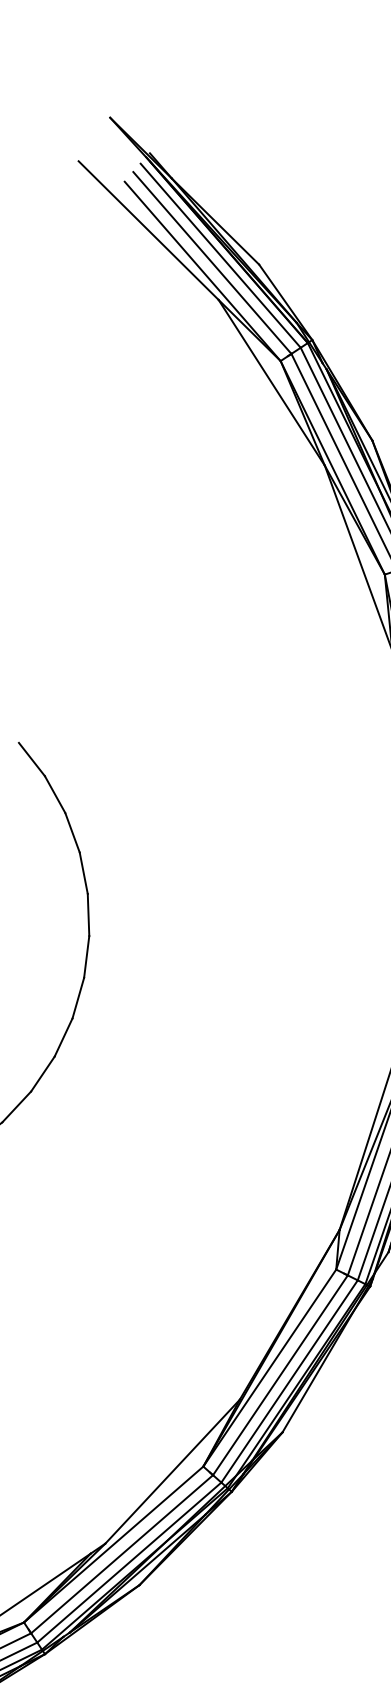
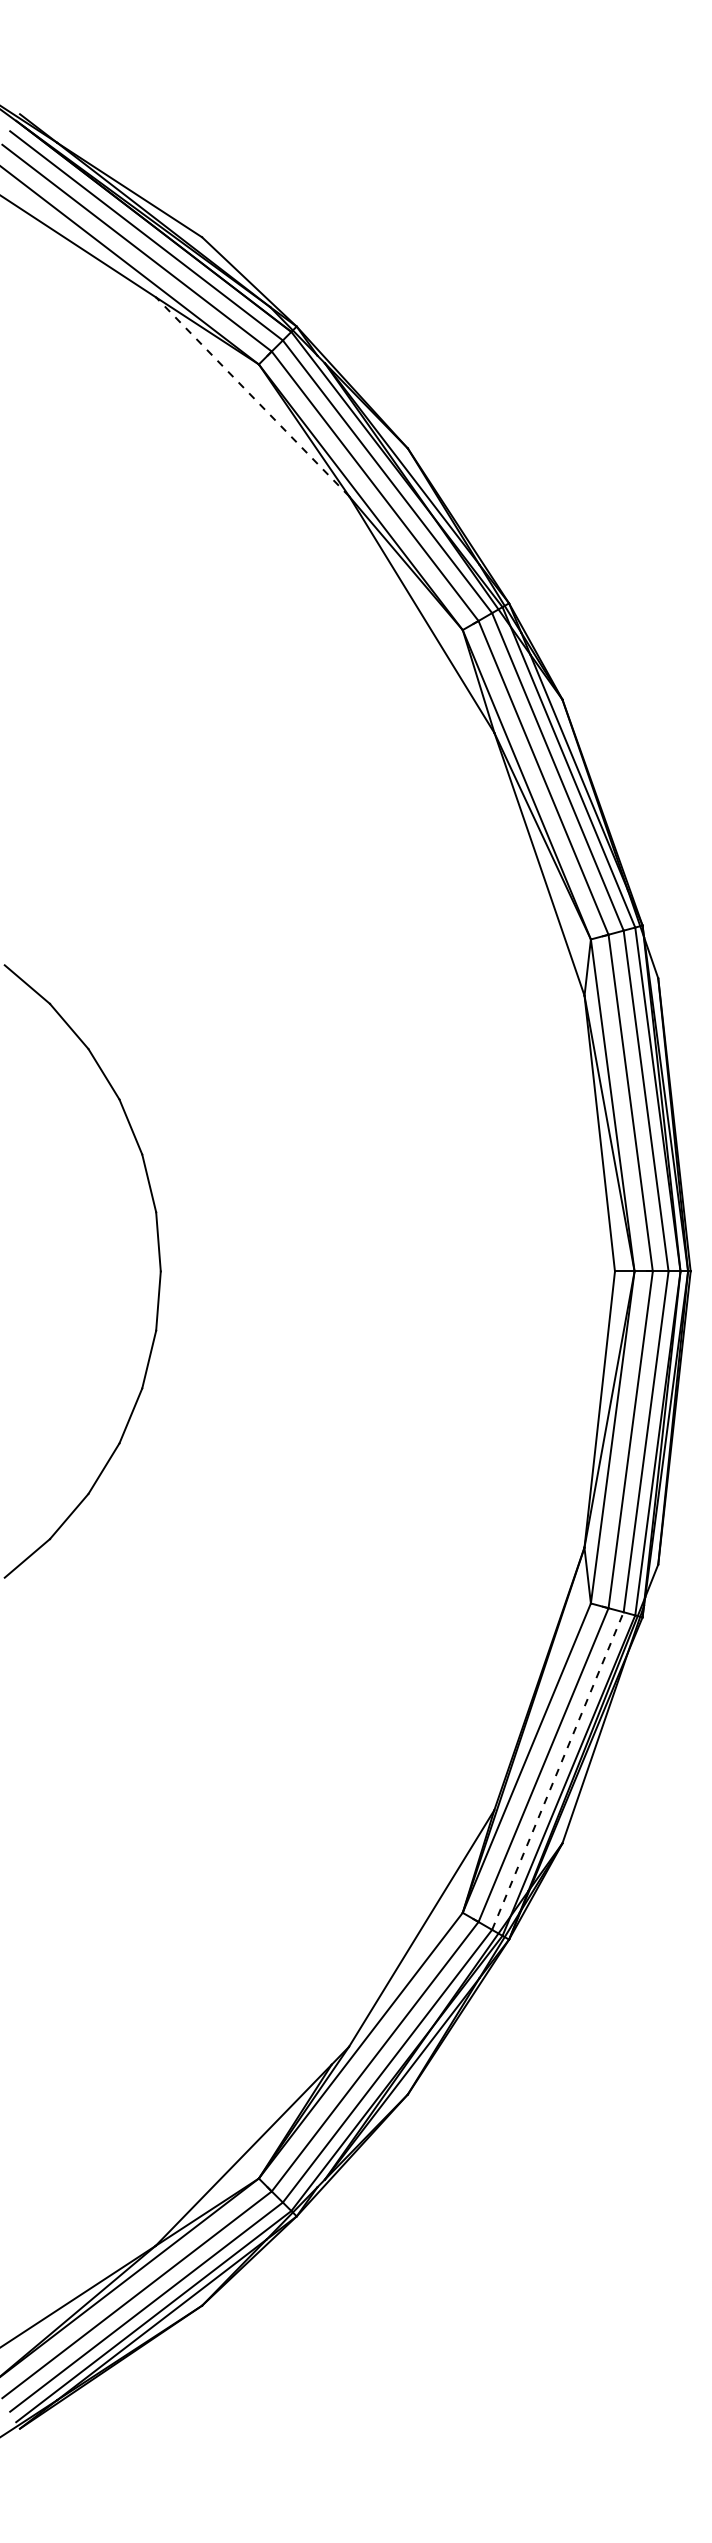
line: (271, 382) -> (252, 396), solid -> dashed
line: (289, 1381) -> (557, 1771), solid -> dashed

